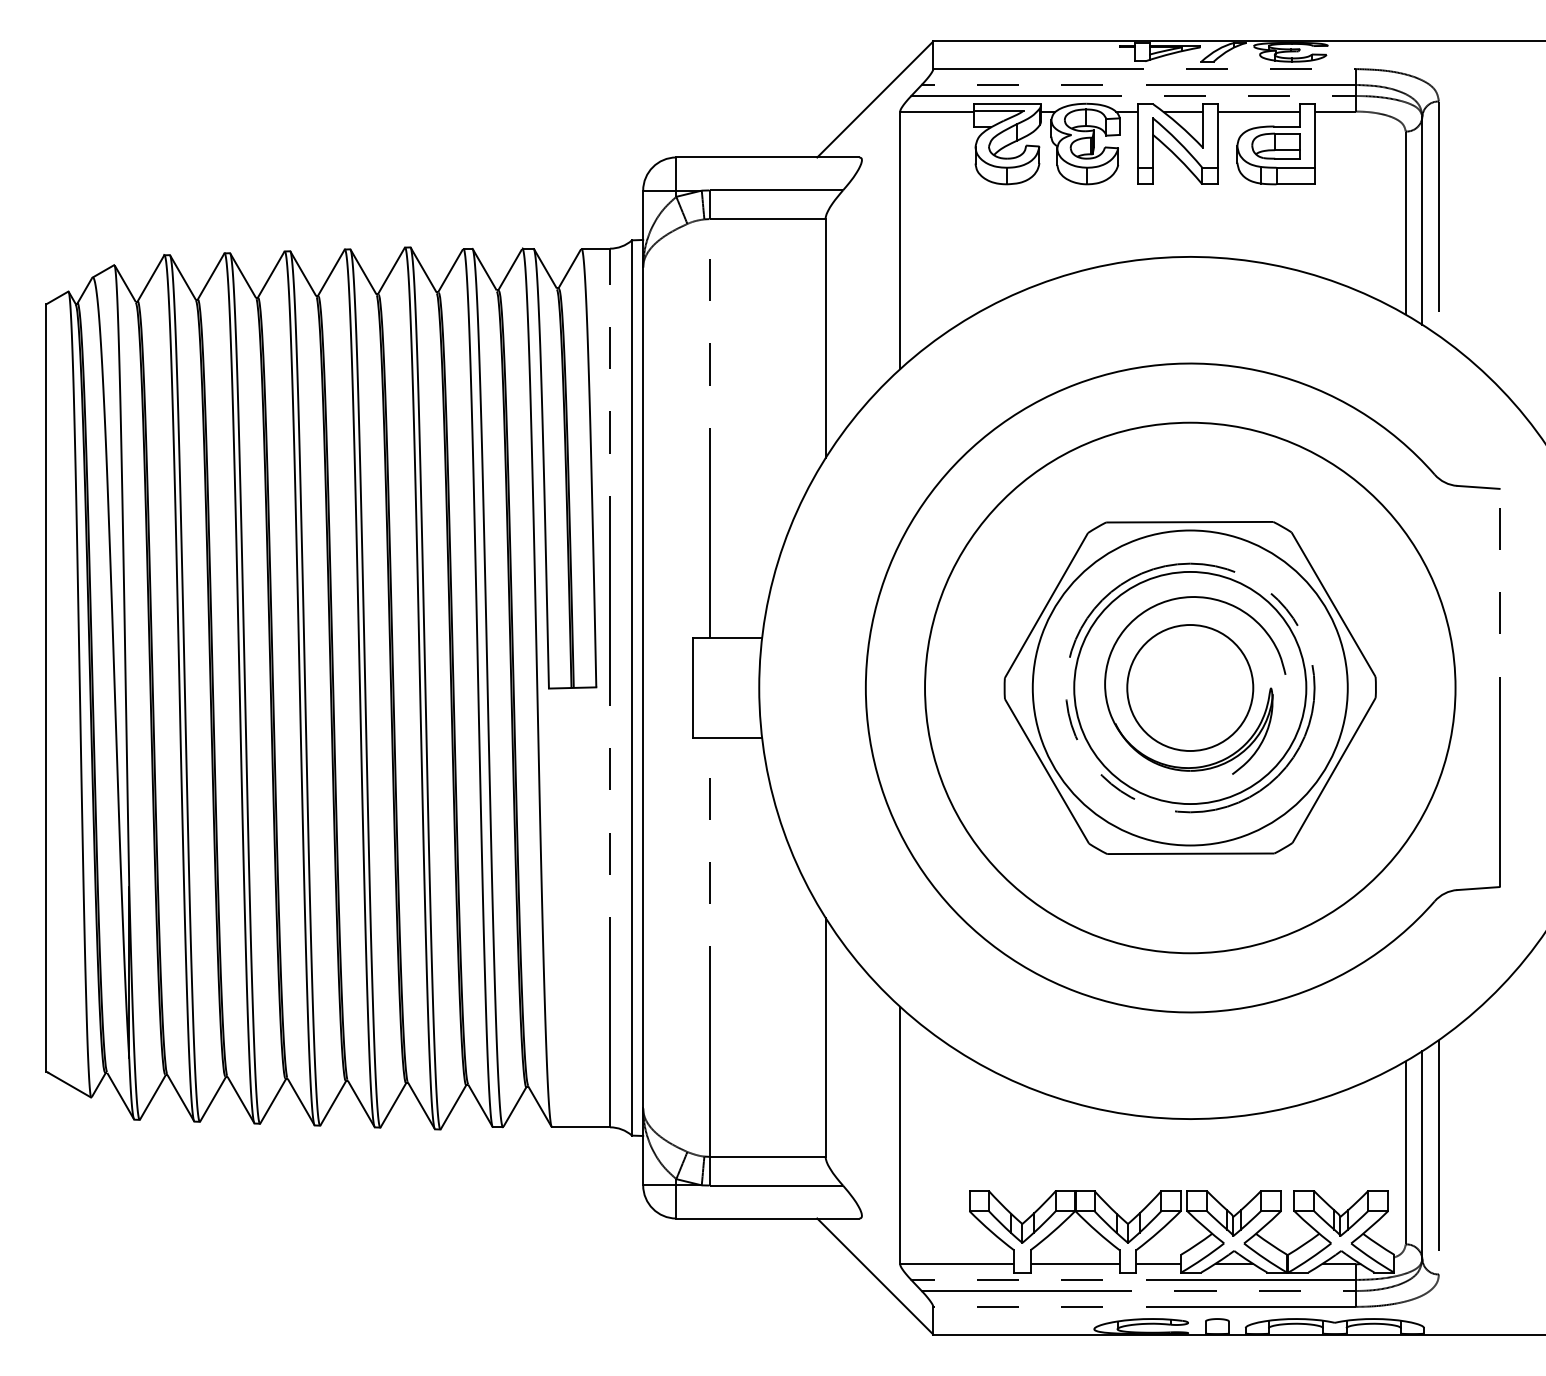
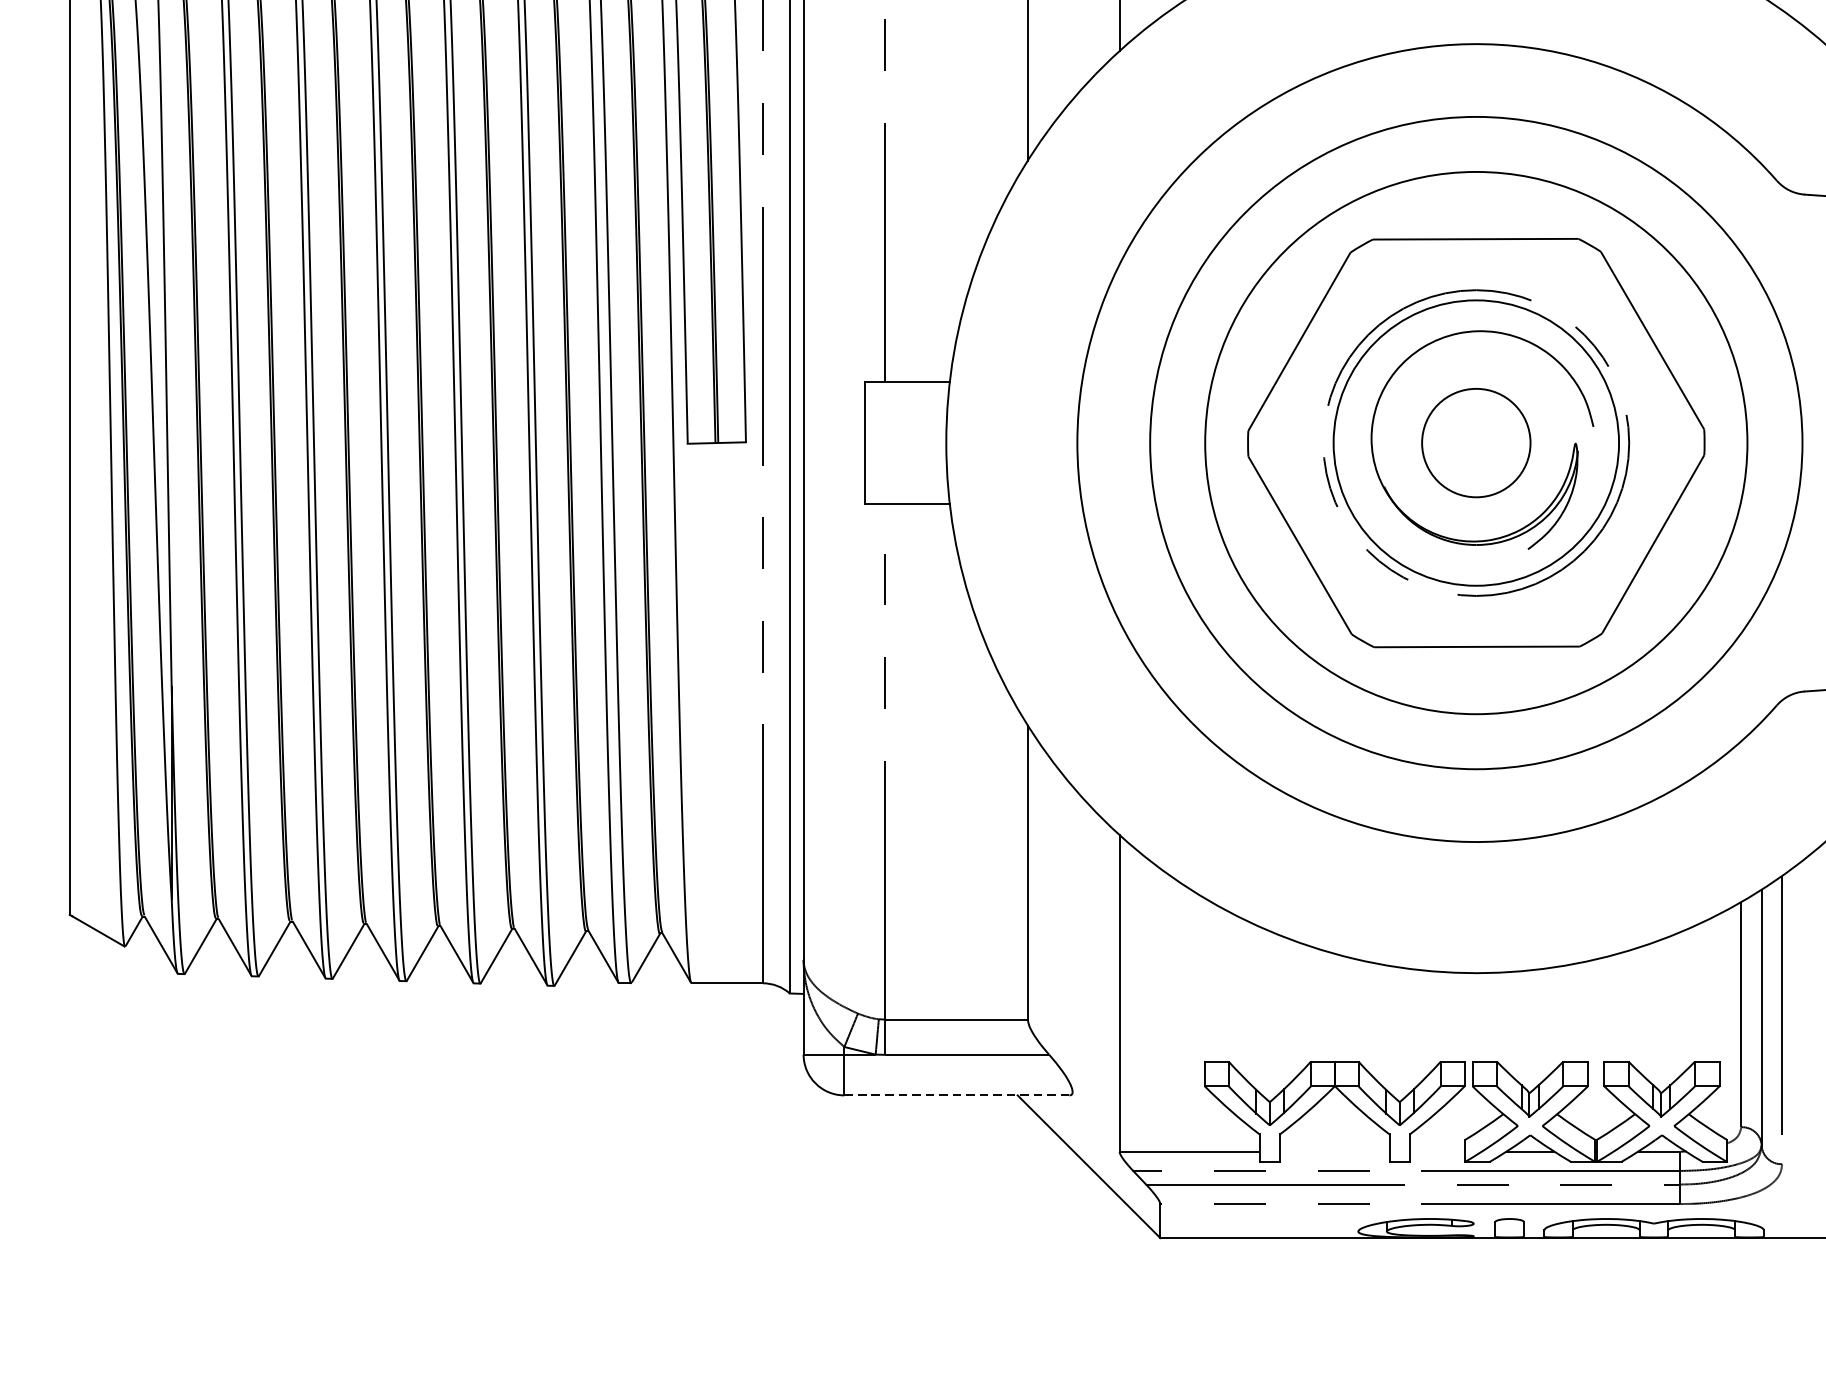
circle: (1189, 687) -> (1475, 442), size x1.4
circle: (1190, 688) -> (1476, 443), size x0.7
line: (767, 1218) -> (956, 1095), solid -> dashed
line: (1074, 1264) -> (1333, 1151), removed
line: (1158, 1264) -> (1437, 1151), removed

